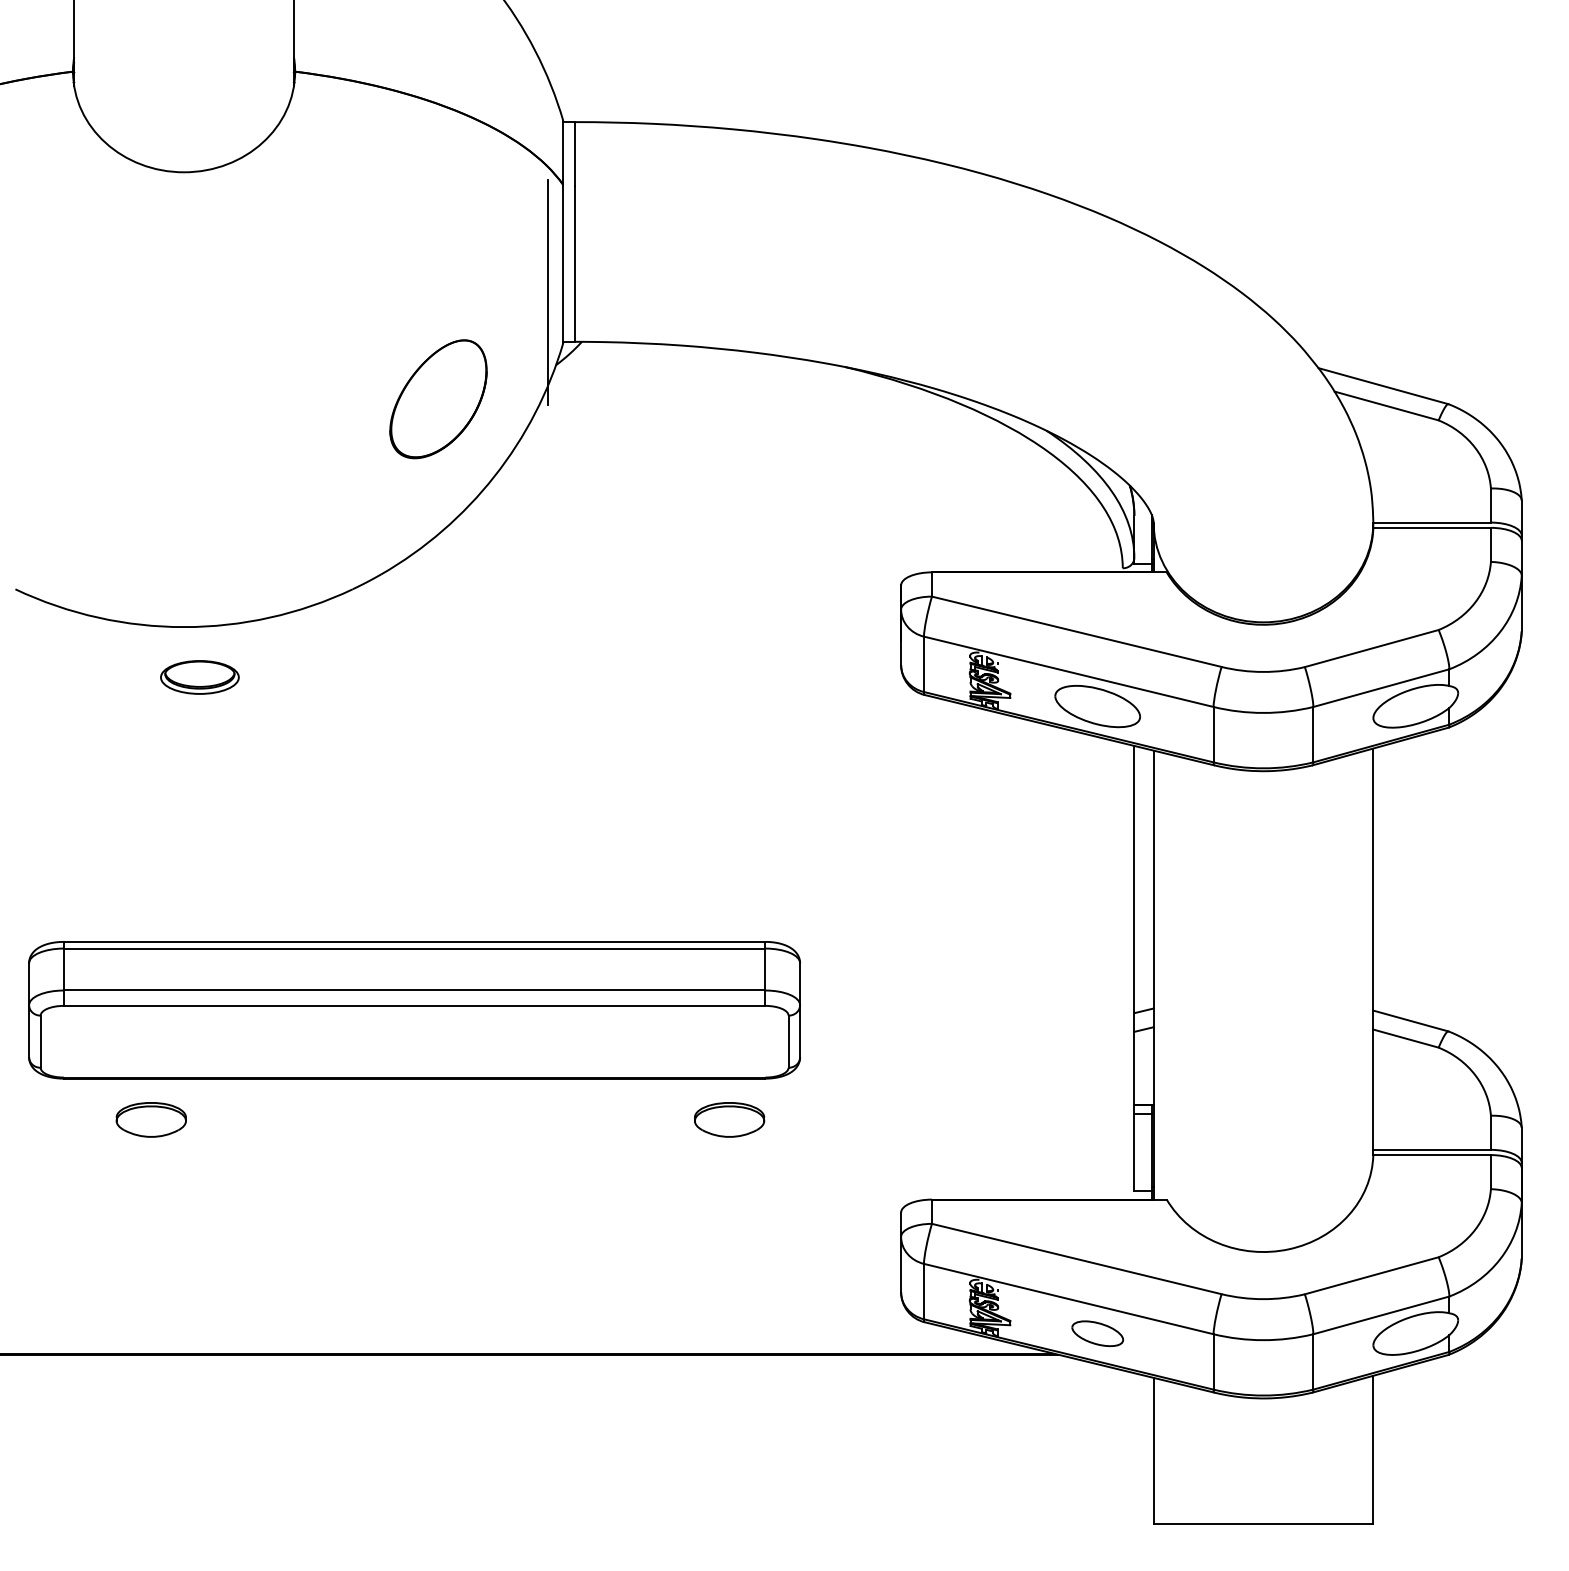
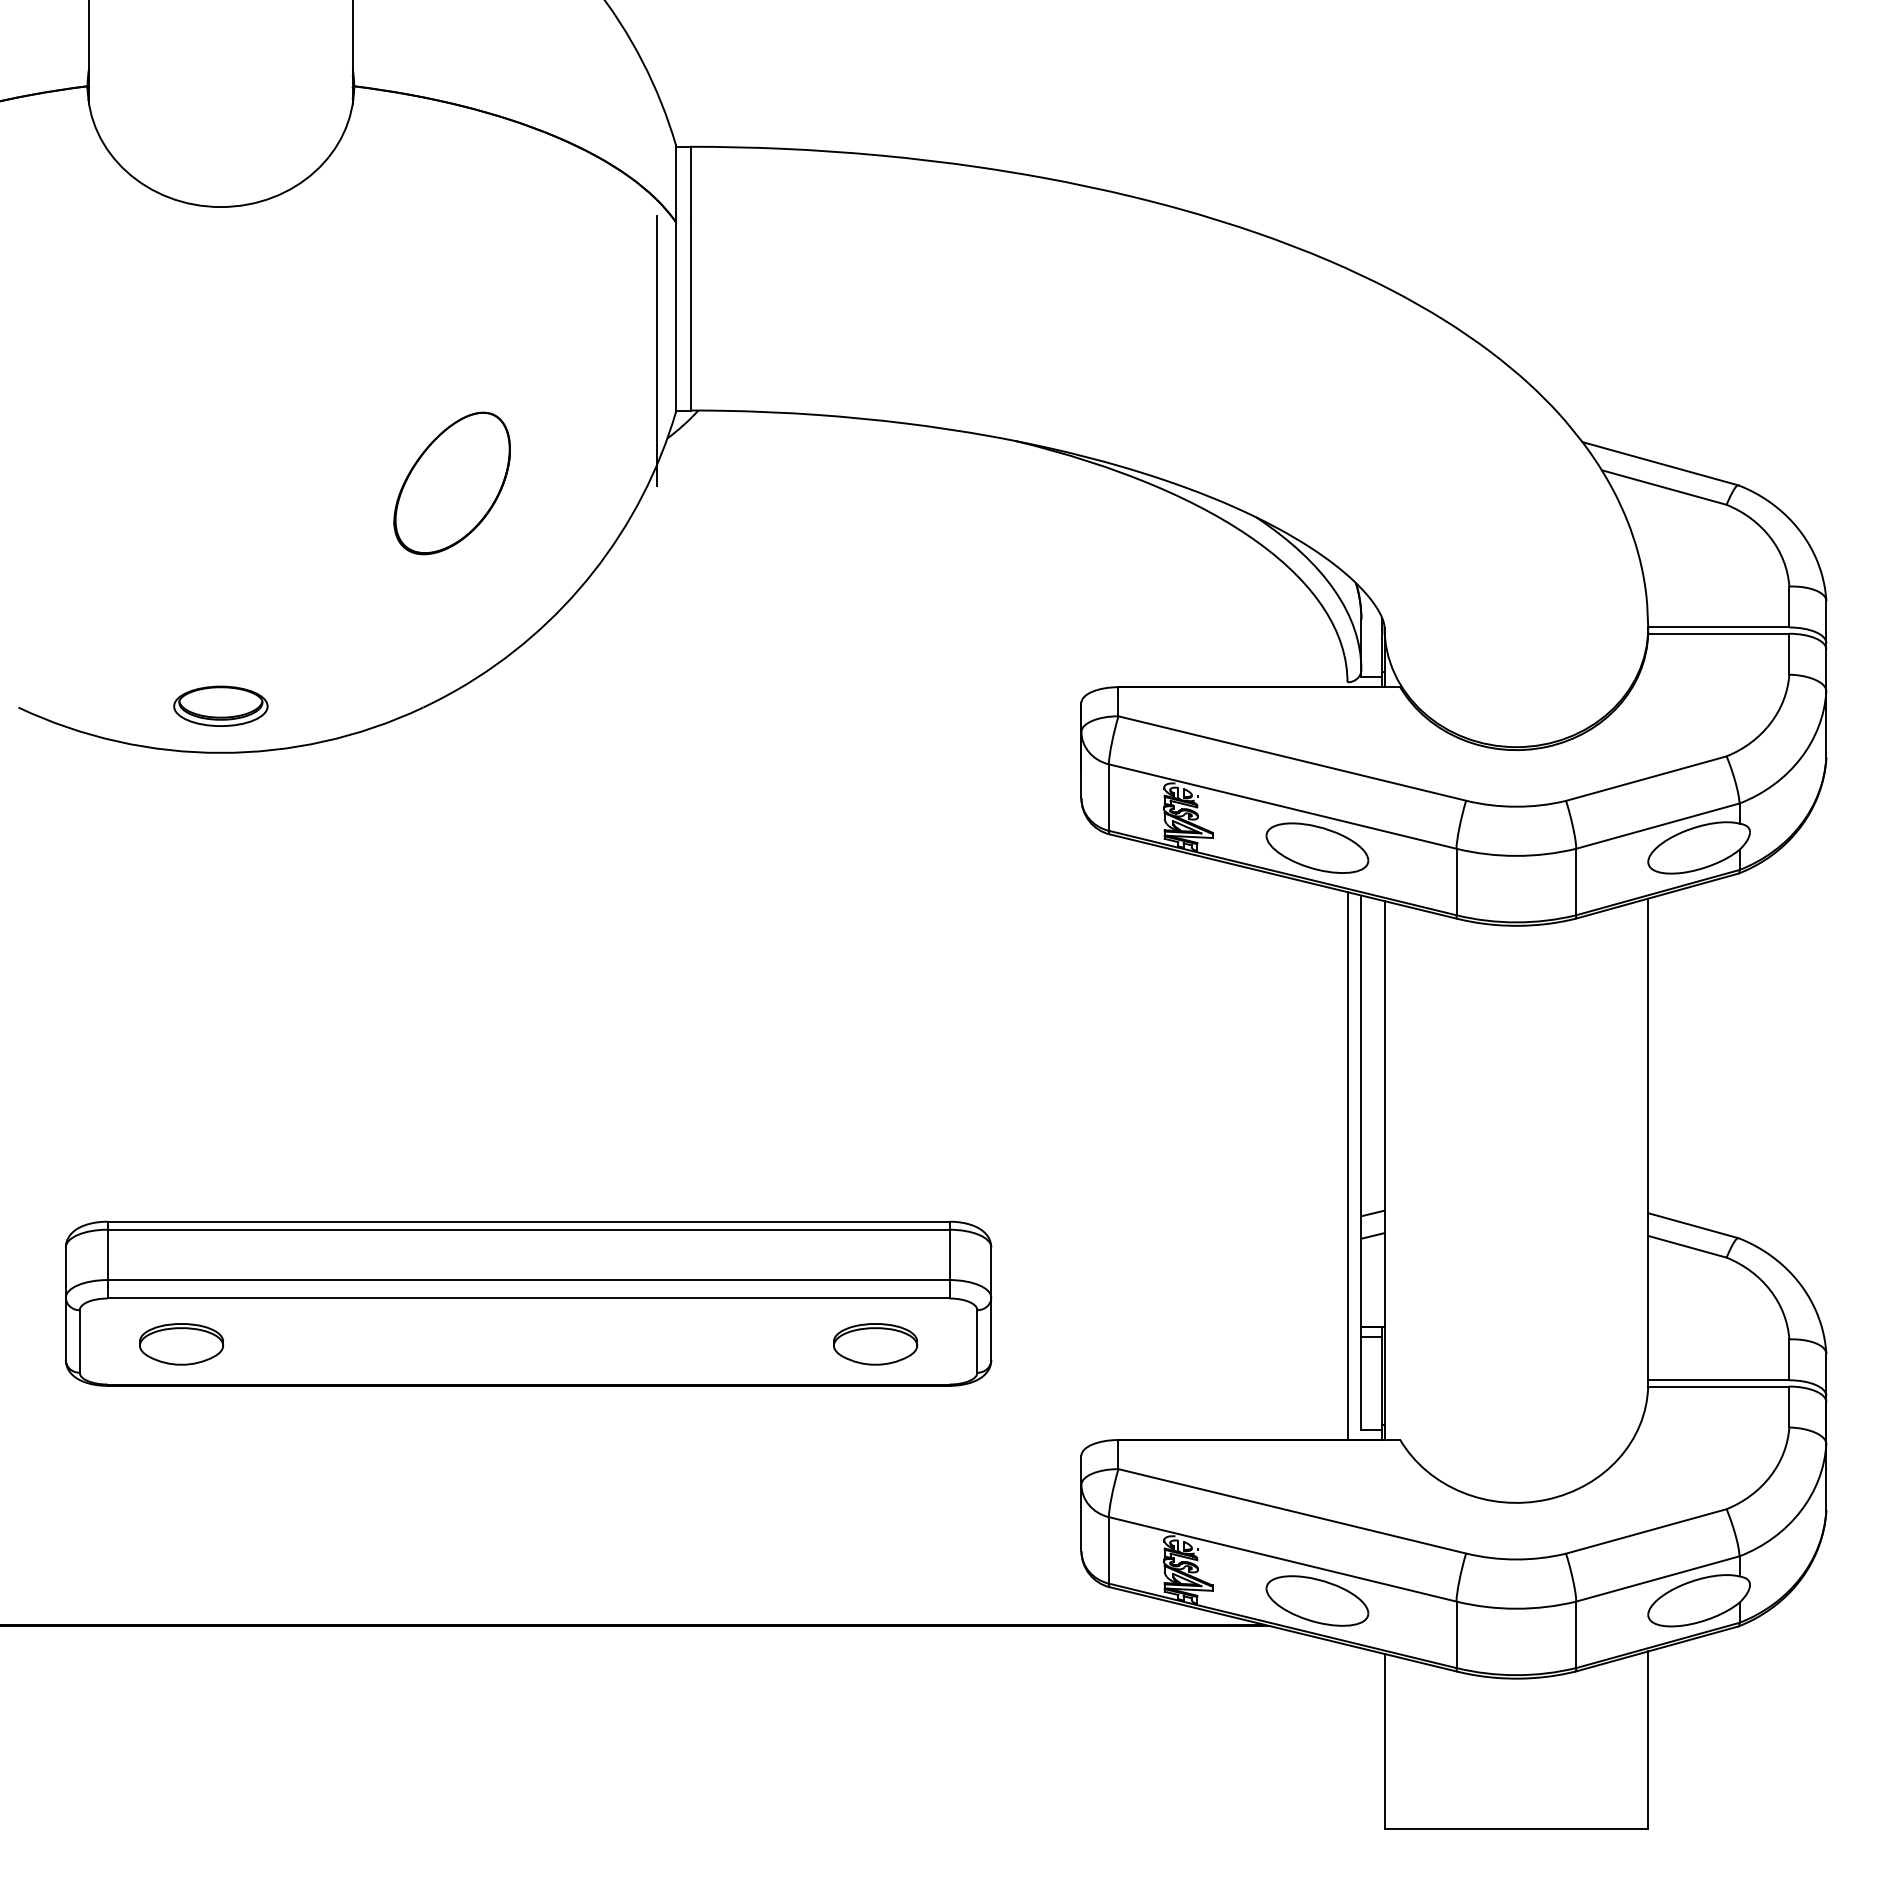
part: (437, 399) -> (451, 483), moved
part: (199, 676) -> (220, 705), moved
line: (1122, 971) -> (1347, 1166), added
part: (414, 1010) -> (528, 1303), moved
part: (1097, 1333) -> (1317, 1600), size x1.67

